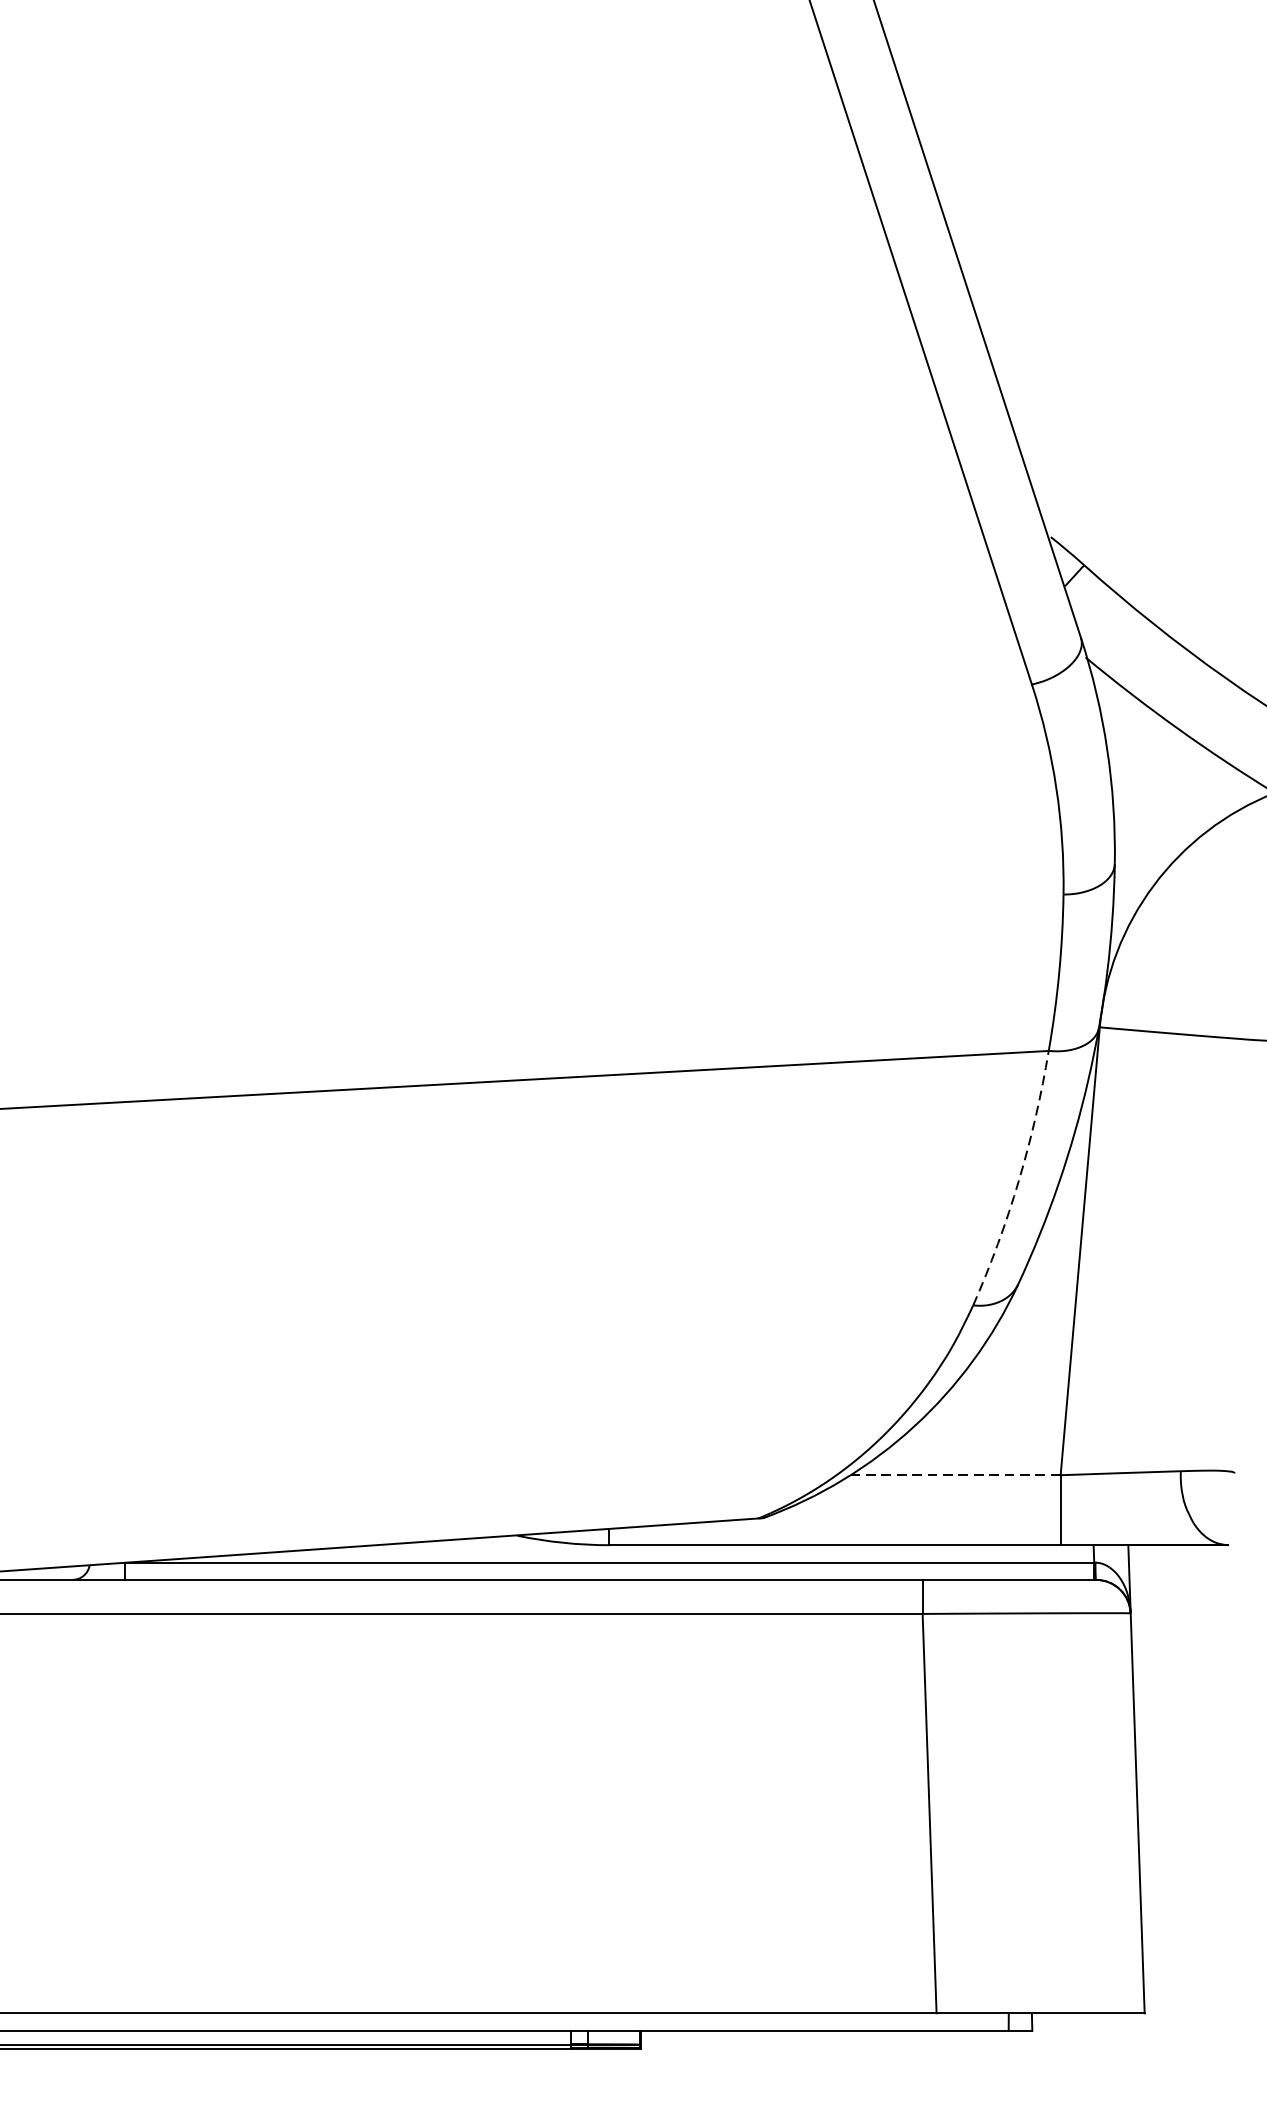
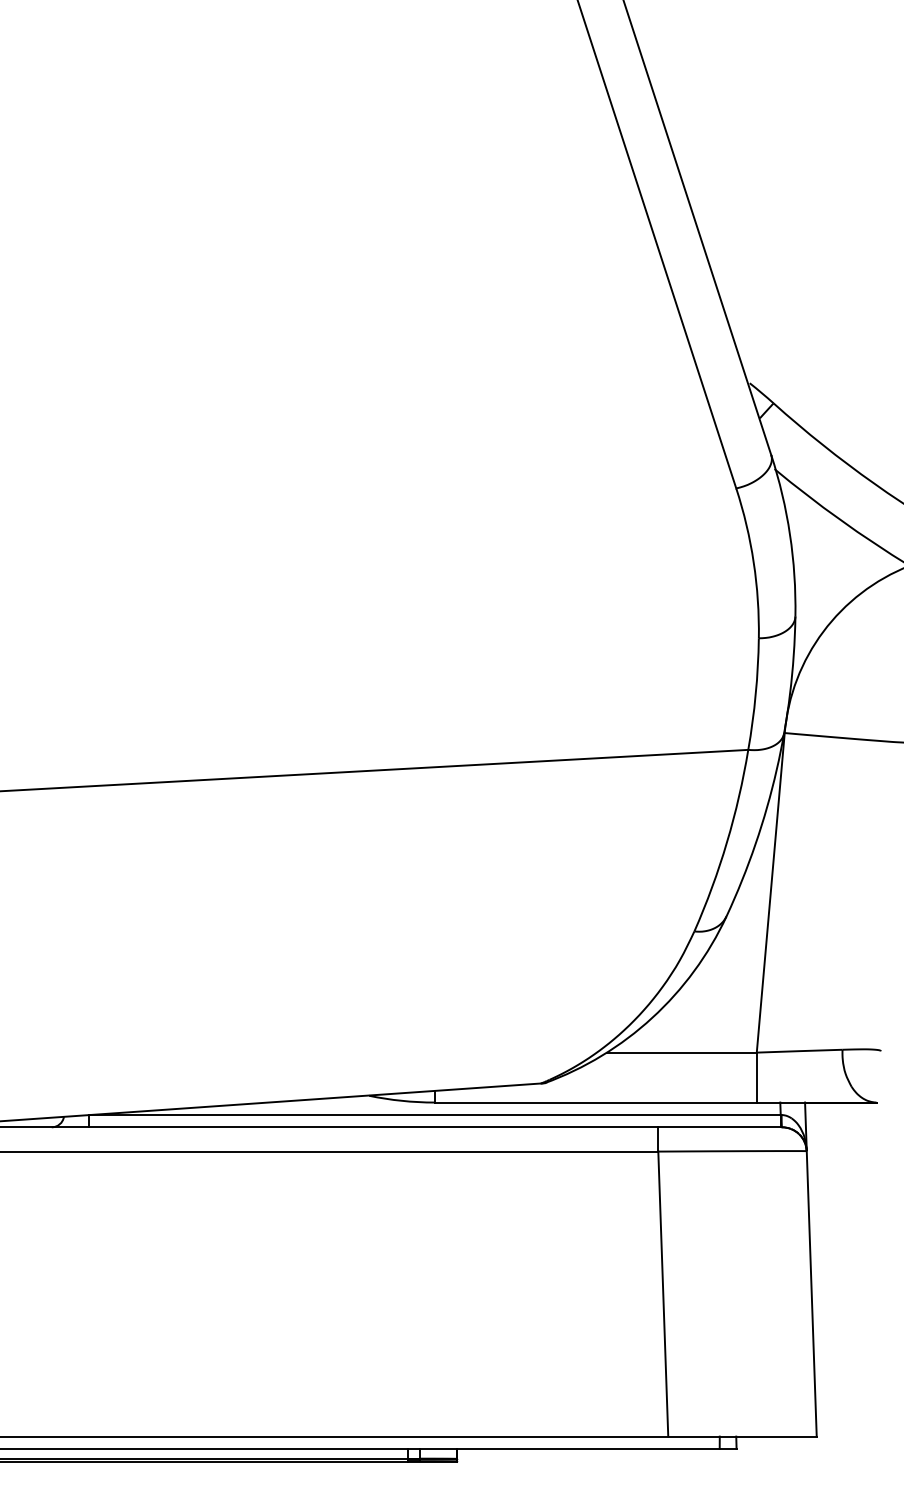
arc: (1019, 1180) -> (727, 842), dashed -> solid
line: (955, 1475) -> (681, 1052), dashed -> solid

